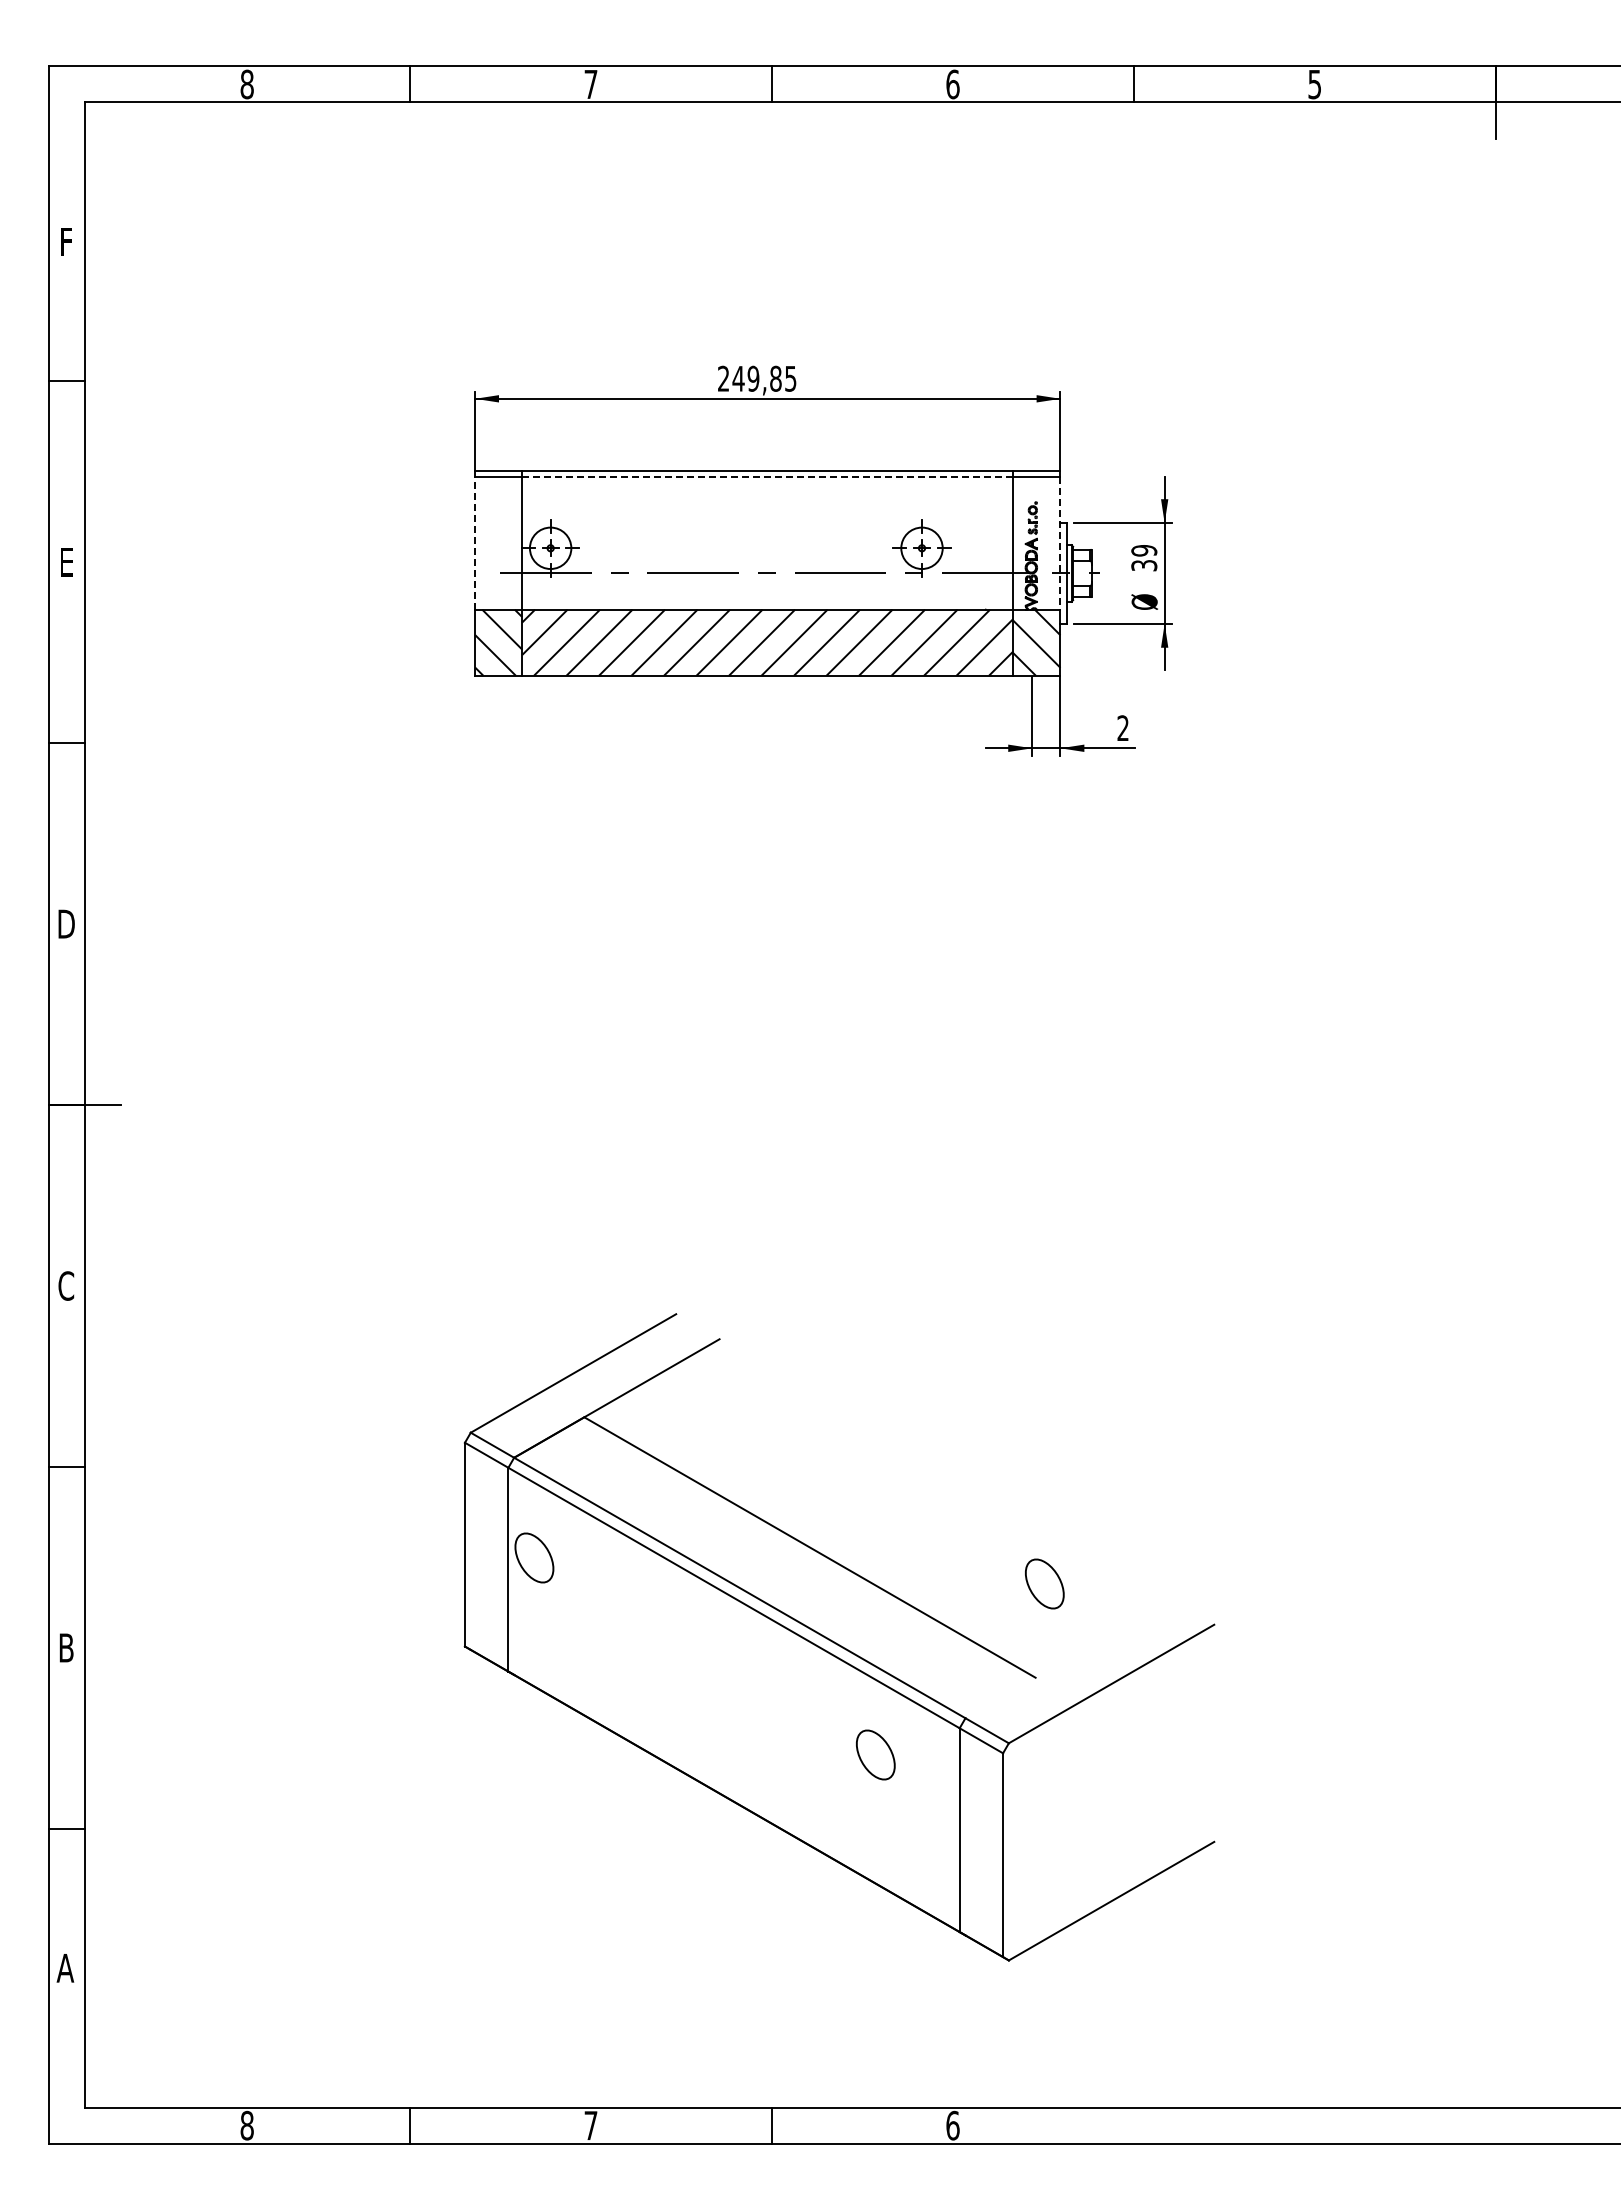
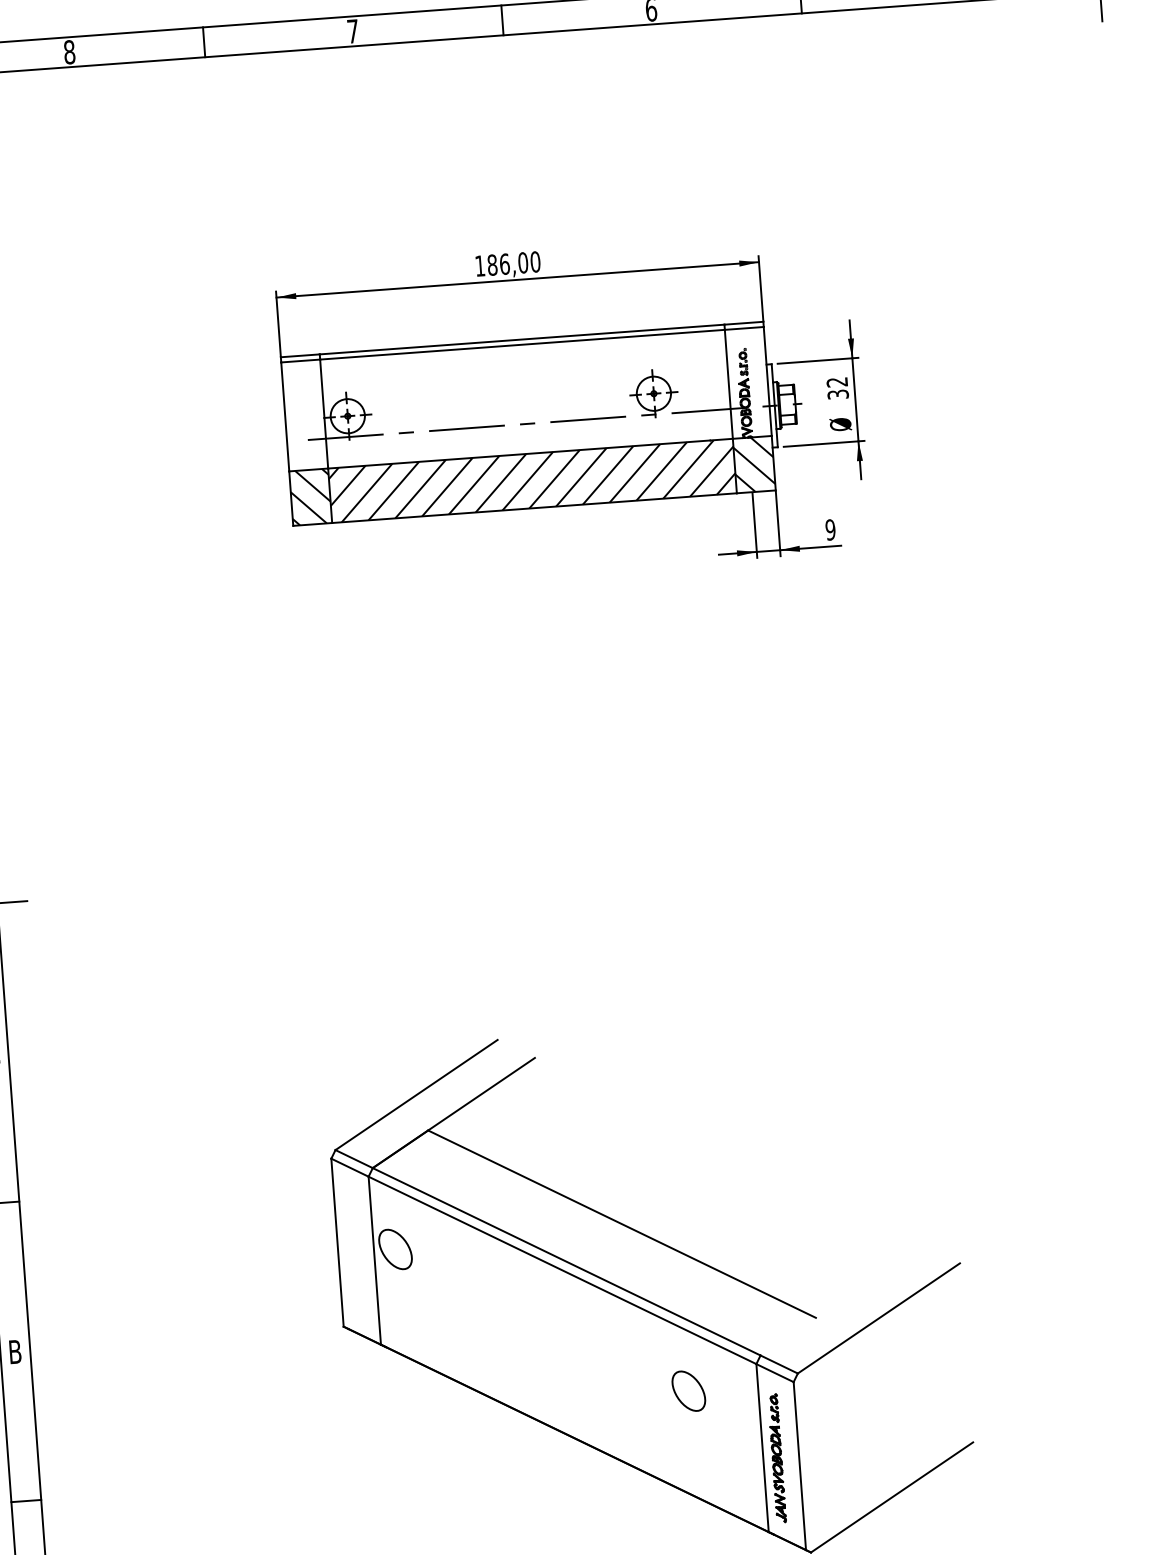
text: (757, 378) -> (508, 263), 249,85 -> 186,00
line: (768, 477) -> (523, 344), dashed -> solid
line: (475, 543) -> (285, 416), dashed -> solid
line: (1060, 544) -> (767, 382), dashed -> solid
text: (1144, 550) -> (837, 382), 39 -> 32
text: (1122, 728) -> (830, 530), 2 -> 9
part: (1044, 1583) -> (817, 1239), removed
part: (976, 1843) -> (777, 1458), added

